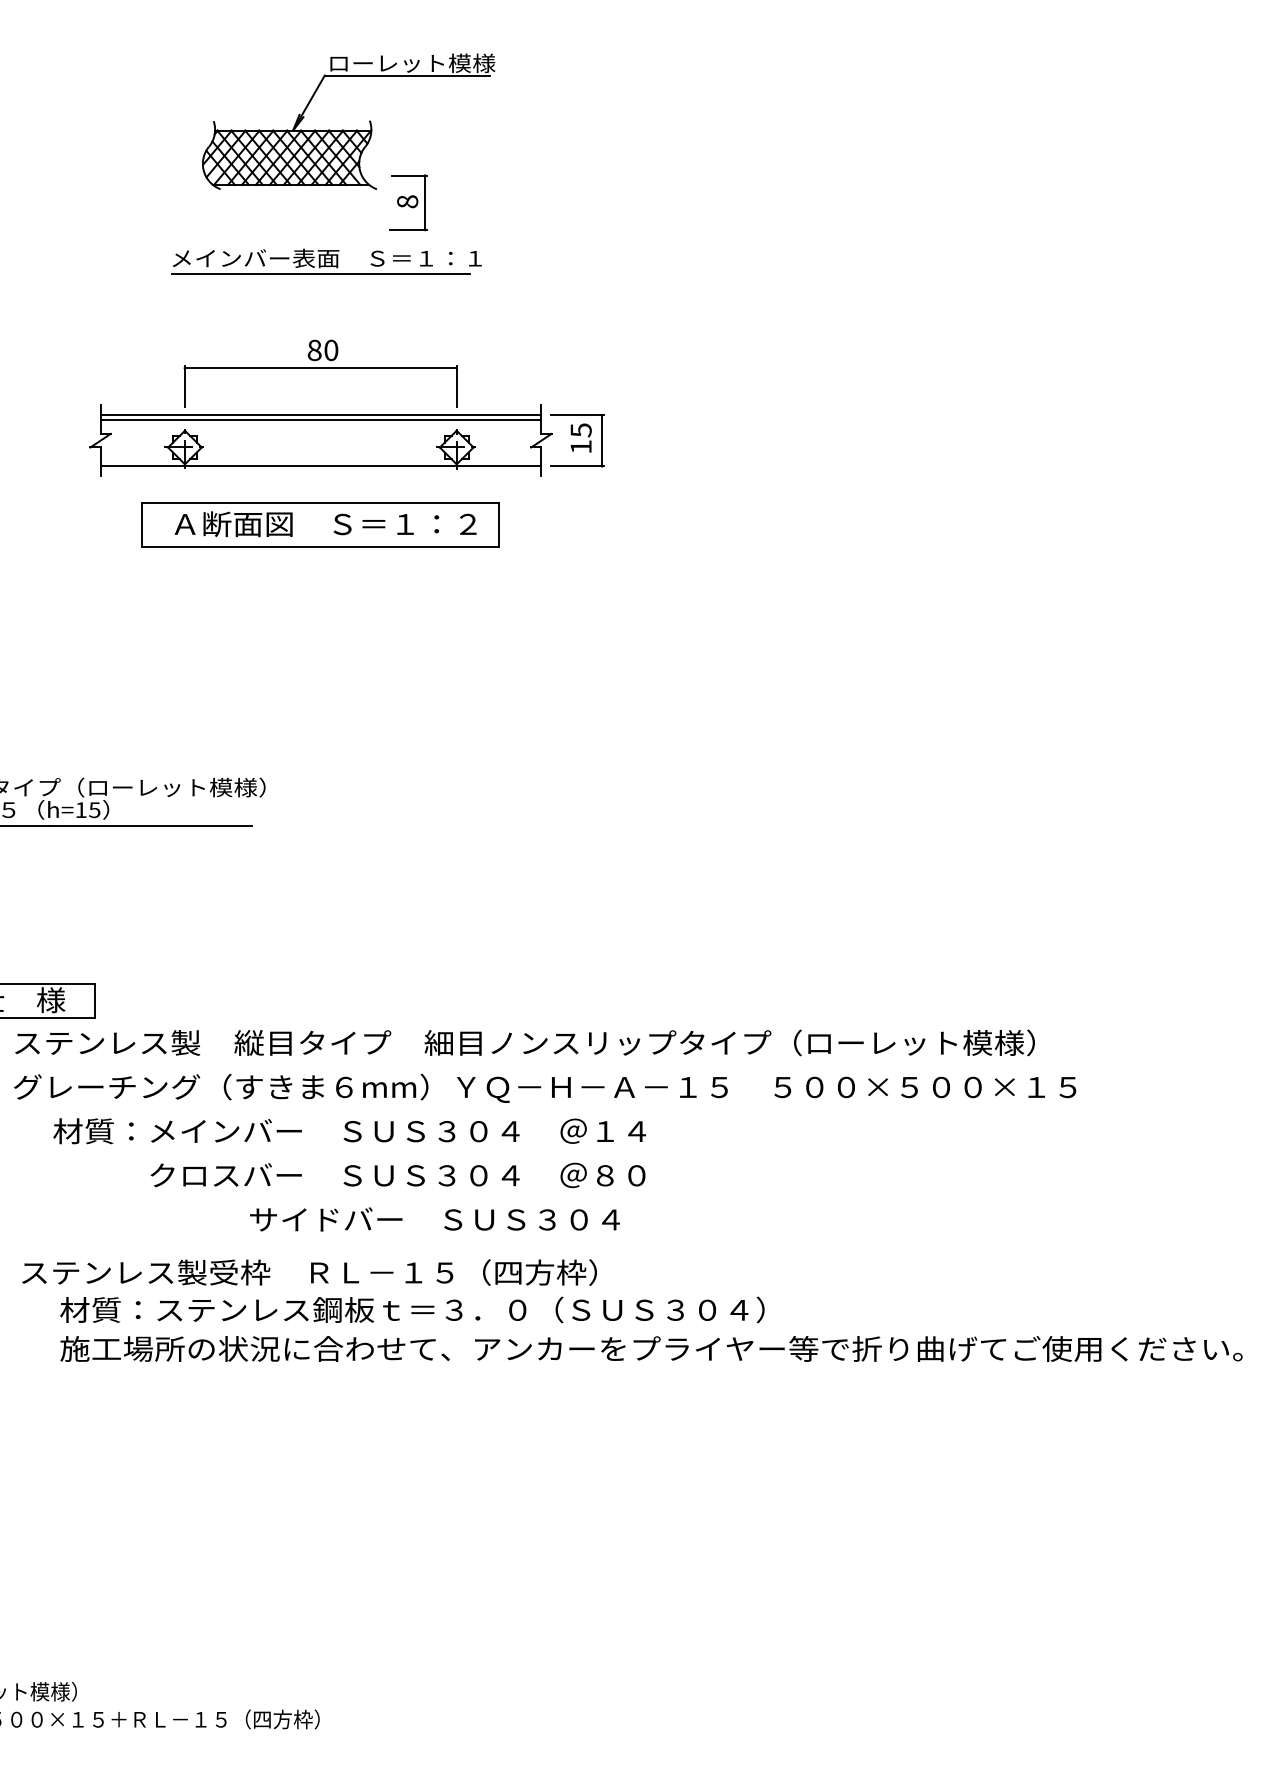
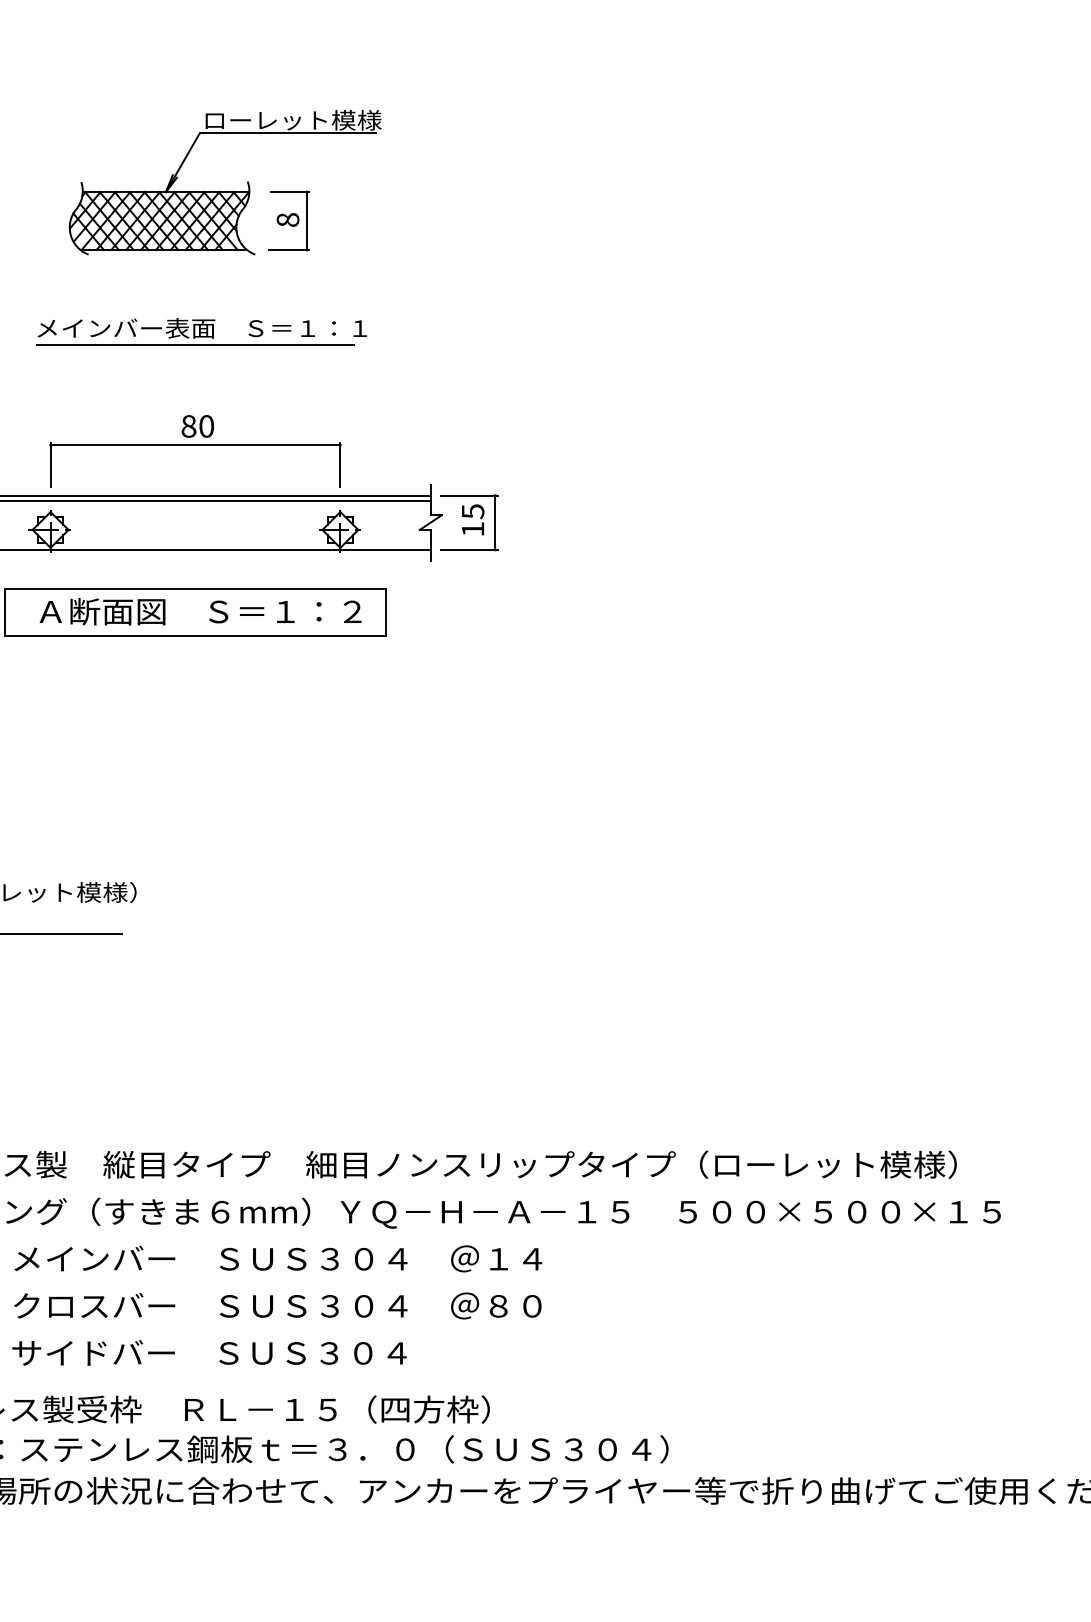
part: (408, 202) -> (288, 220), moved
text: (434, 1219) -> (208, 1352), moved

